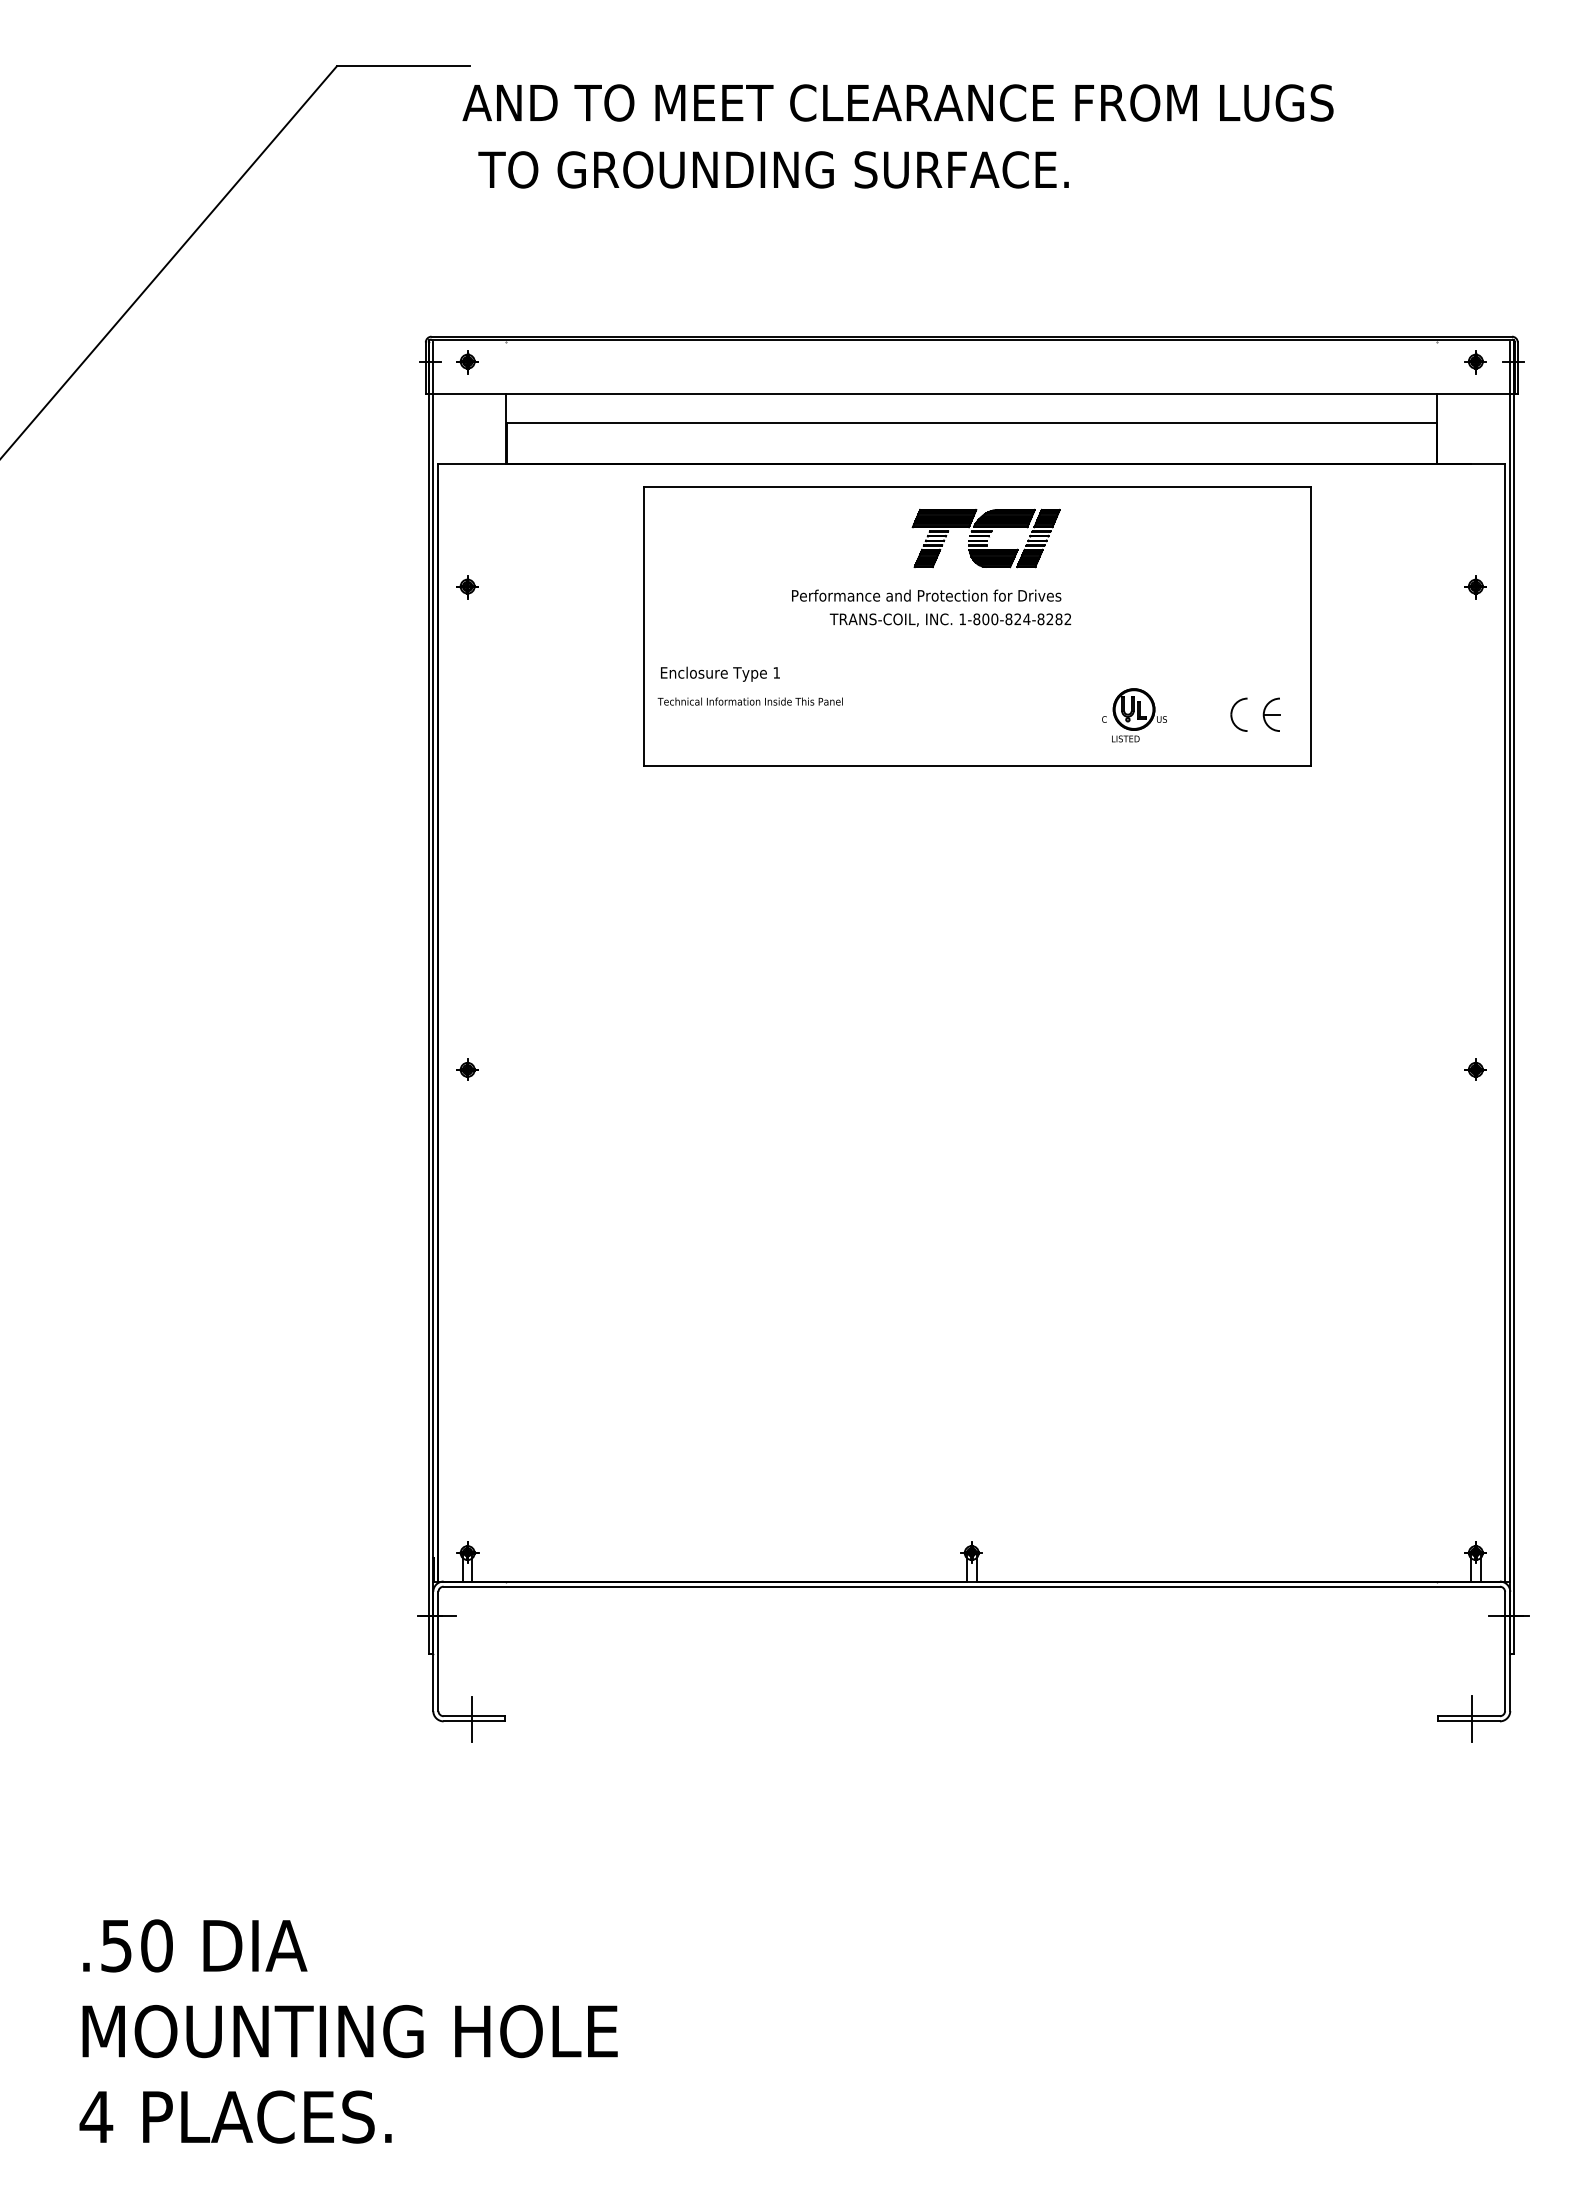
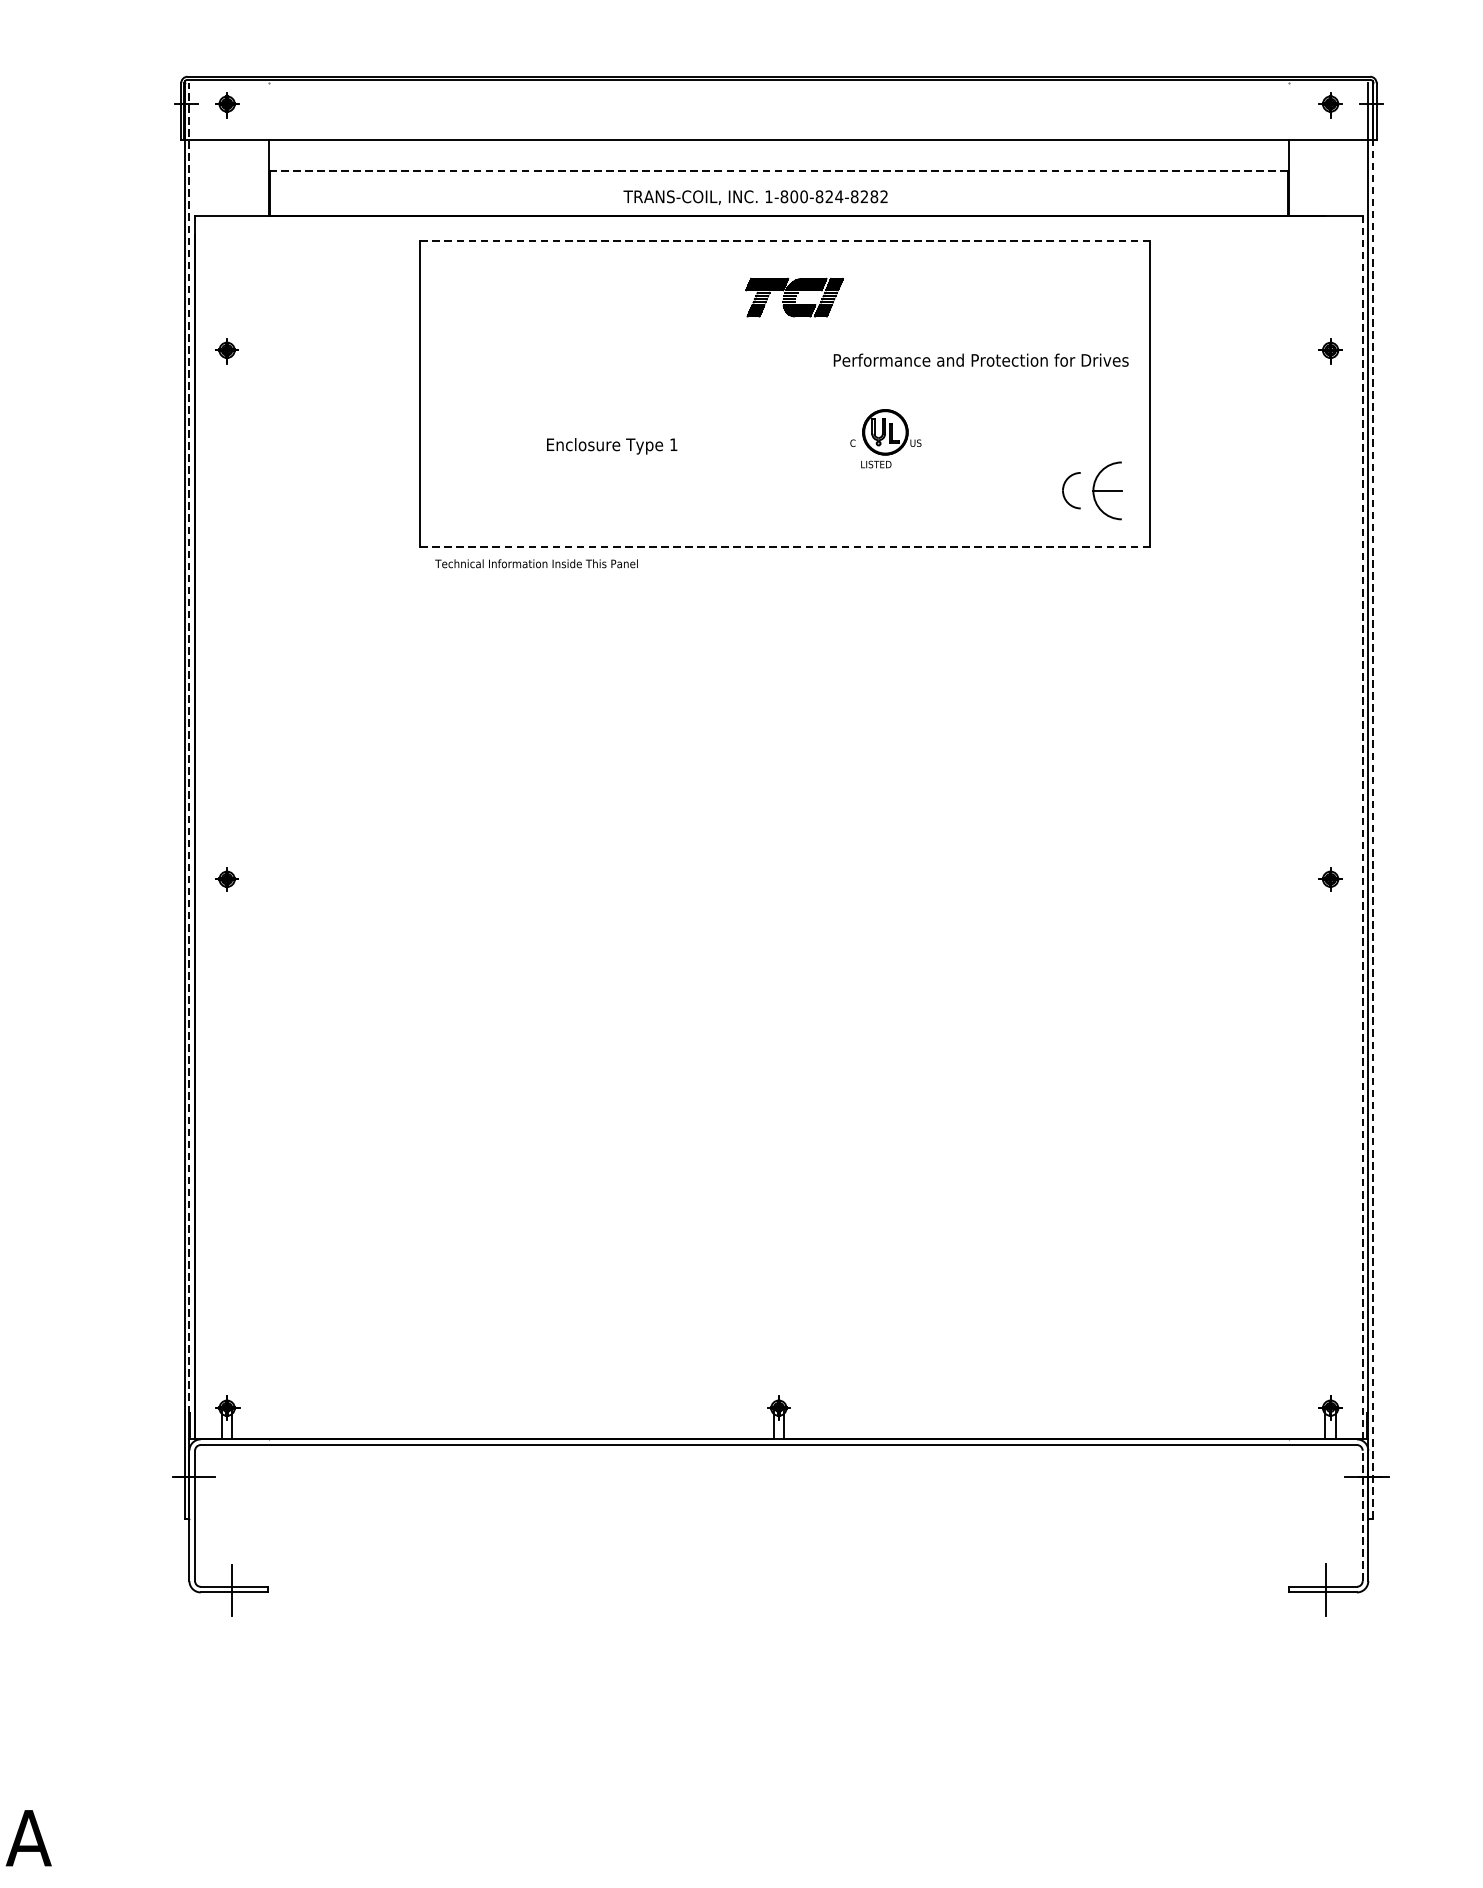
line: (971, 423) -> (778, 171), solid -> dashed
line: (978, 486) -> (786, 240), solid -> dashed
part: (985, 538) -> (793, 297), size x0.6
text: (926, 595) -> (981, 360), moved
text: (950, 619) -> (755, 196), moved
text: (720, 673) -> (612, 445), moved
text: (749, 701) -> (535, 563), moved
part: (1271, 714) -> (1106, 490), size x1.6
part: (1134, 715) -> (885, 438), moved
line: (977, 765) -> (785, 546), solid -> dashed
line: (433, 950) -> (189, 748), solid -> dashed
line: (1514, 998) -> (1372, 801), solid -> dashed
line: (1505, 1022) -> (1363, 827), solid -> dashed
line: (1505, 1651) -> (1363, 1515), solid -> dashed

